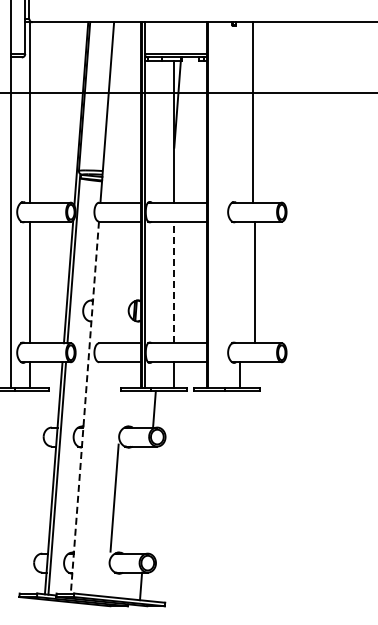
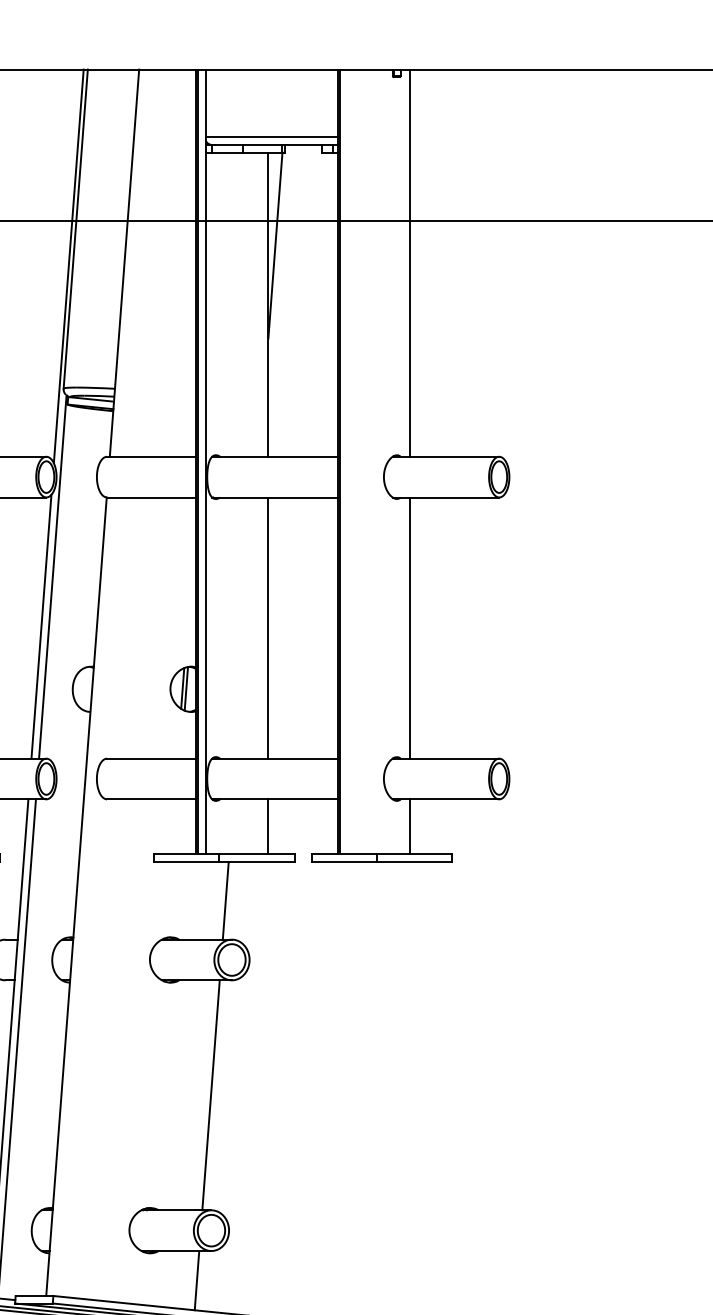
line: (253, 112) -> (410, 263), moved
line: (174, 282) -> (268, 628), dashed -> solid
line: (255, 282) -> (410, 628), moved
line: (84, 408) -> (75, 898), dashed -> solid
line: (114, 497) -> (210, 1094), moved

